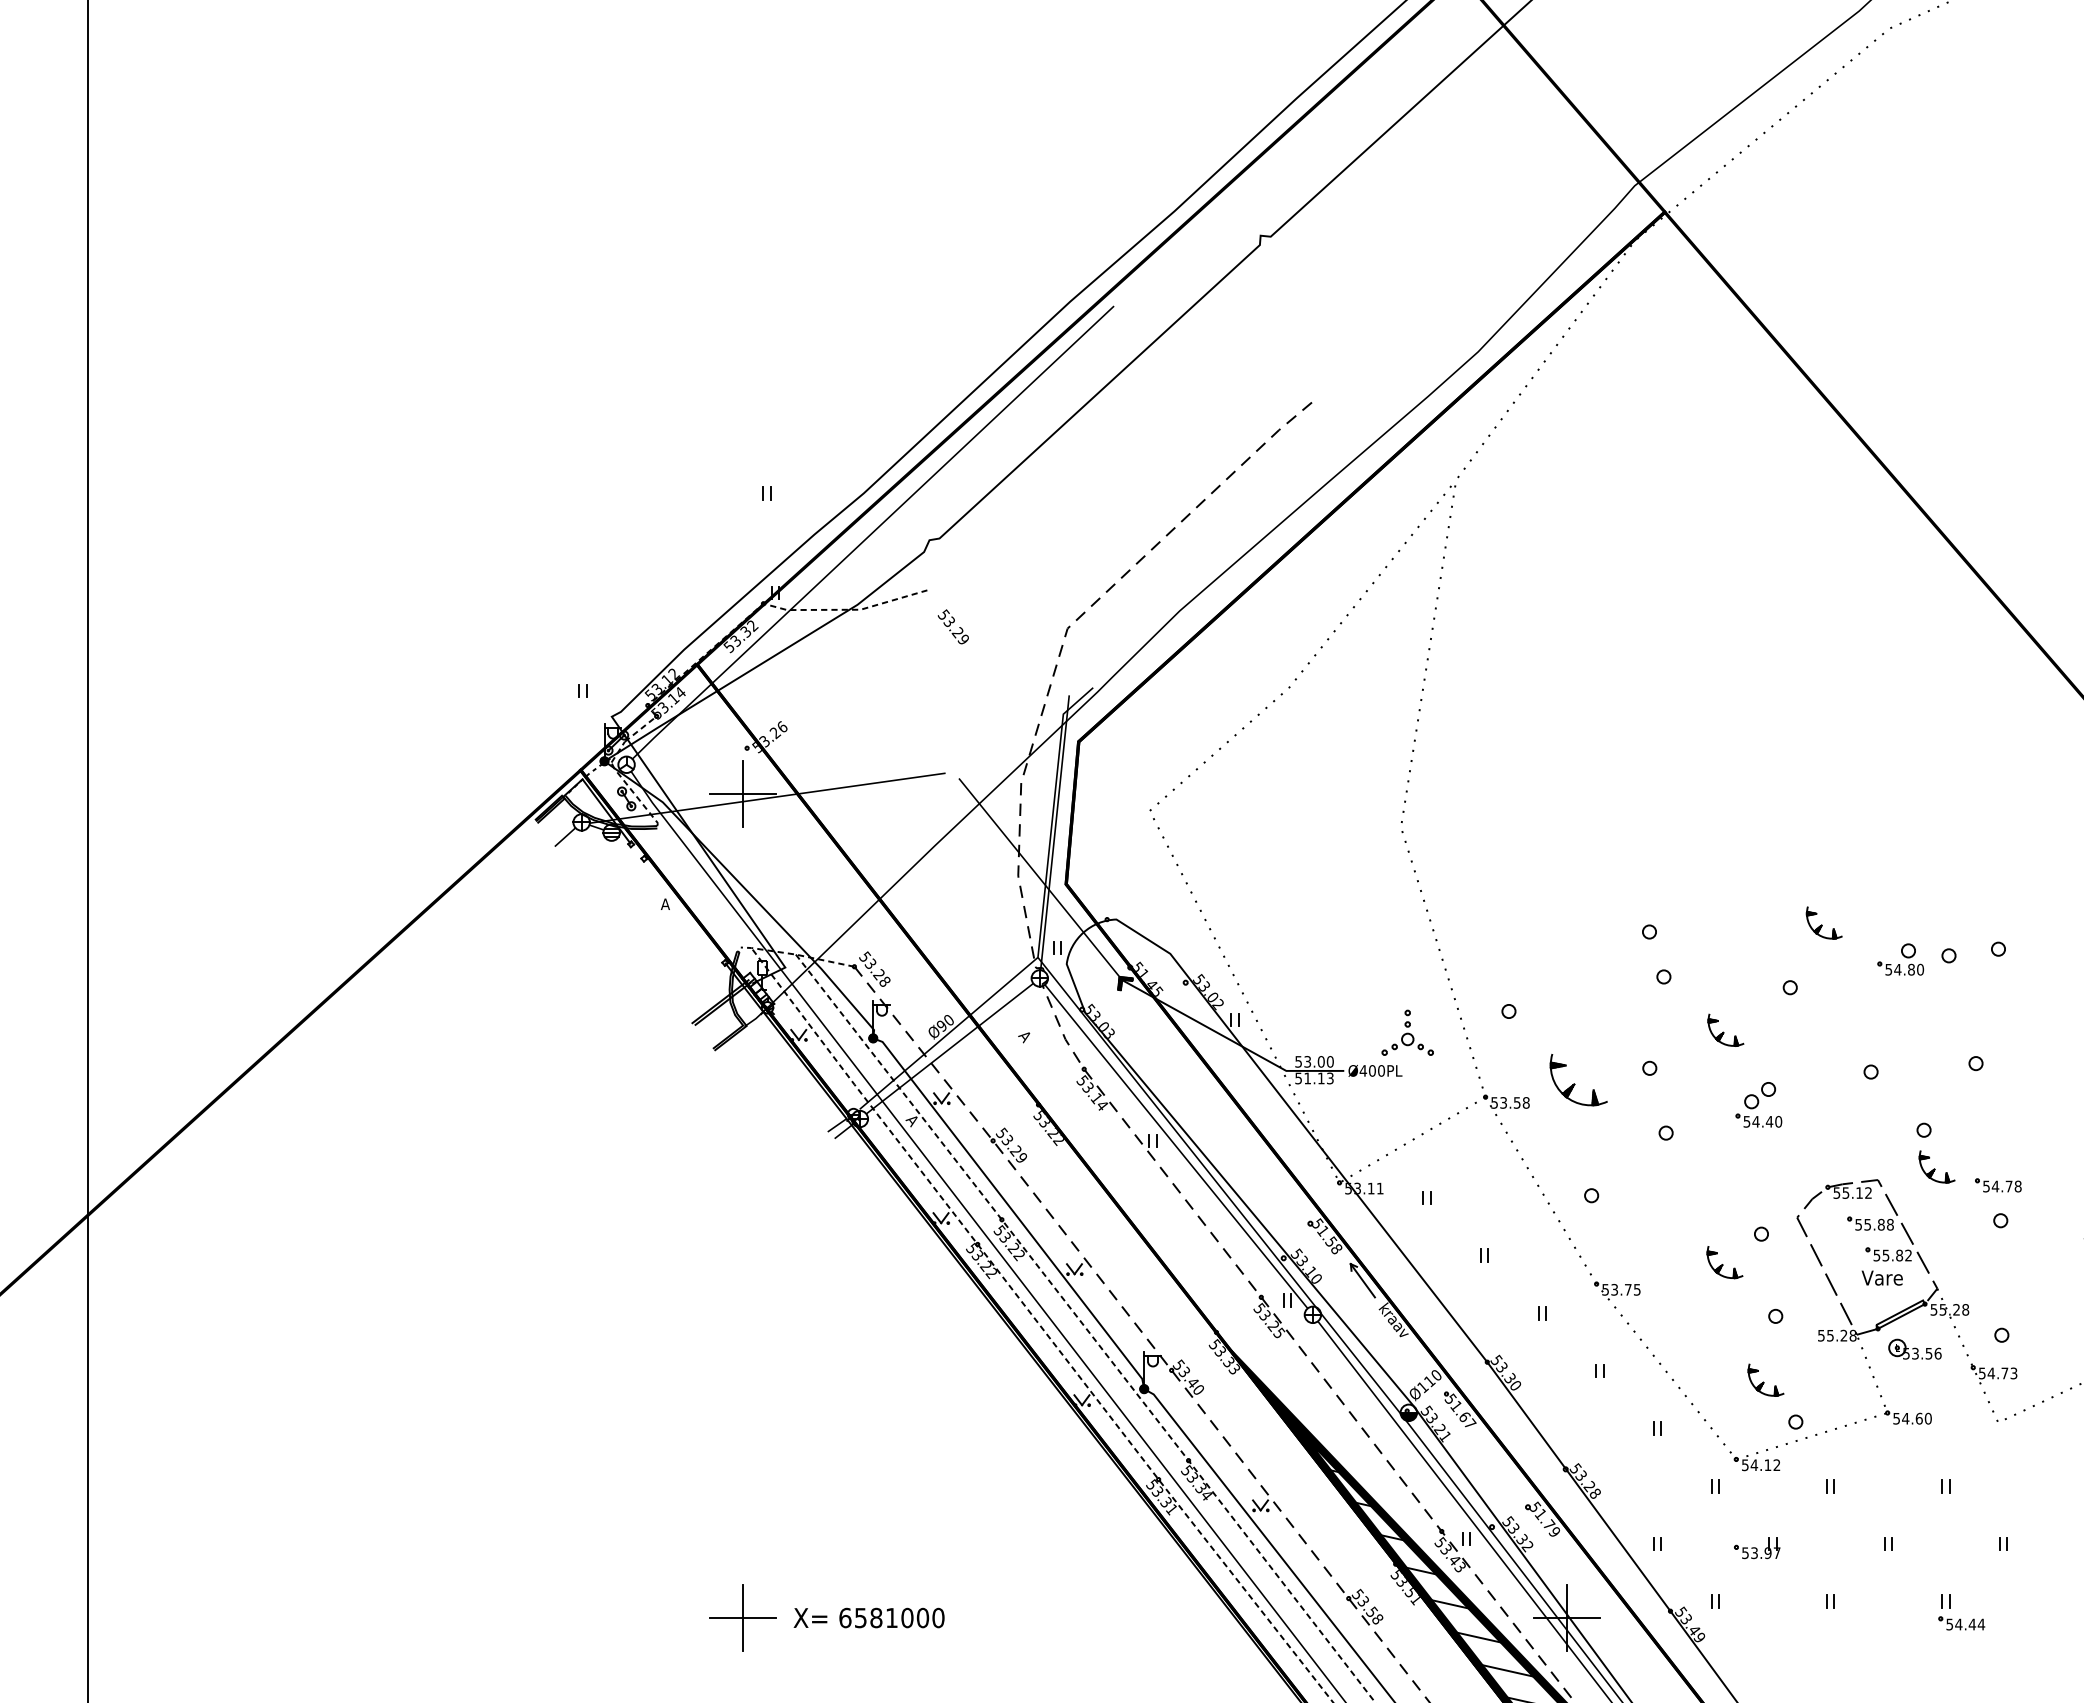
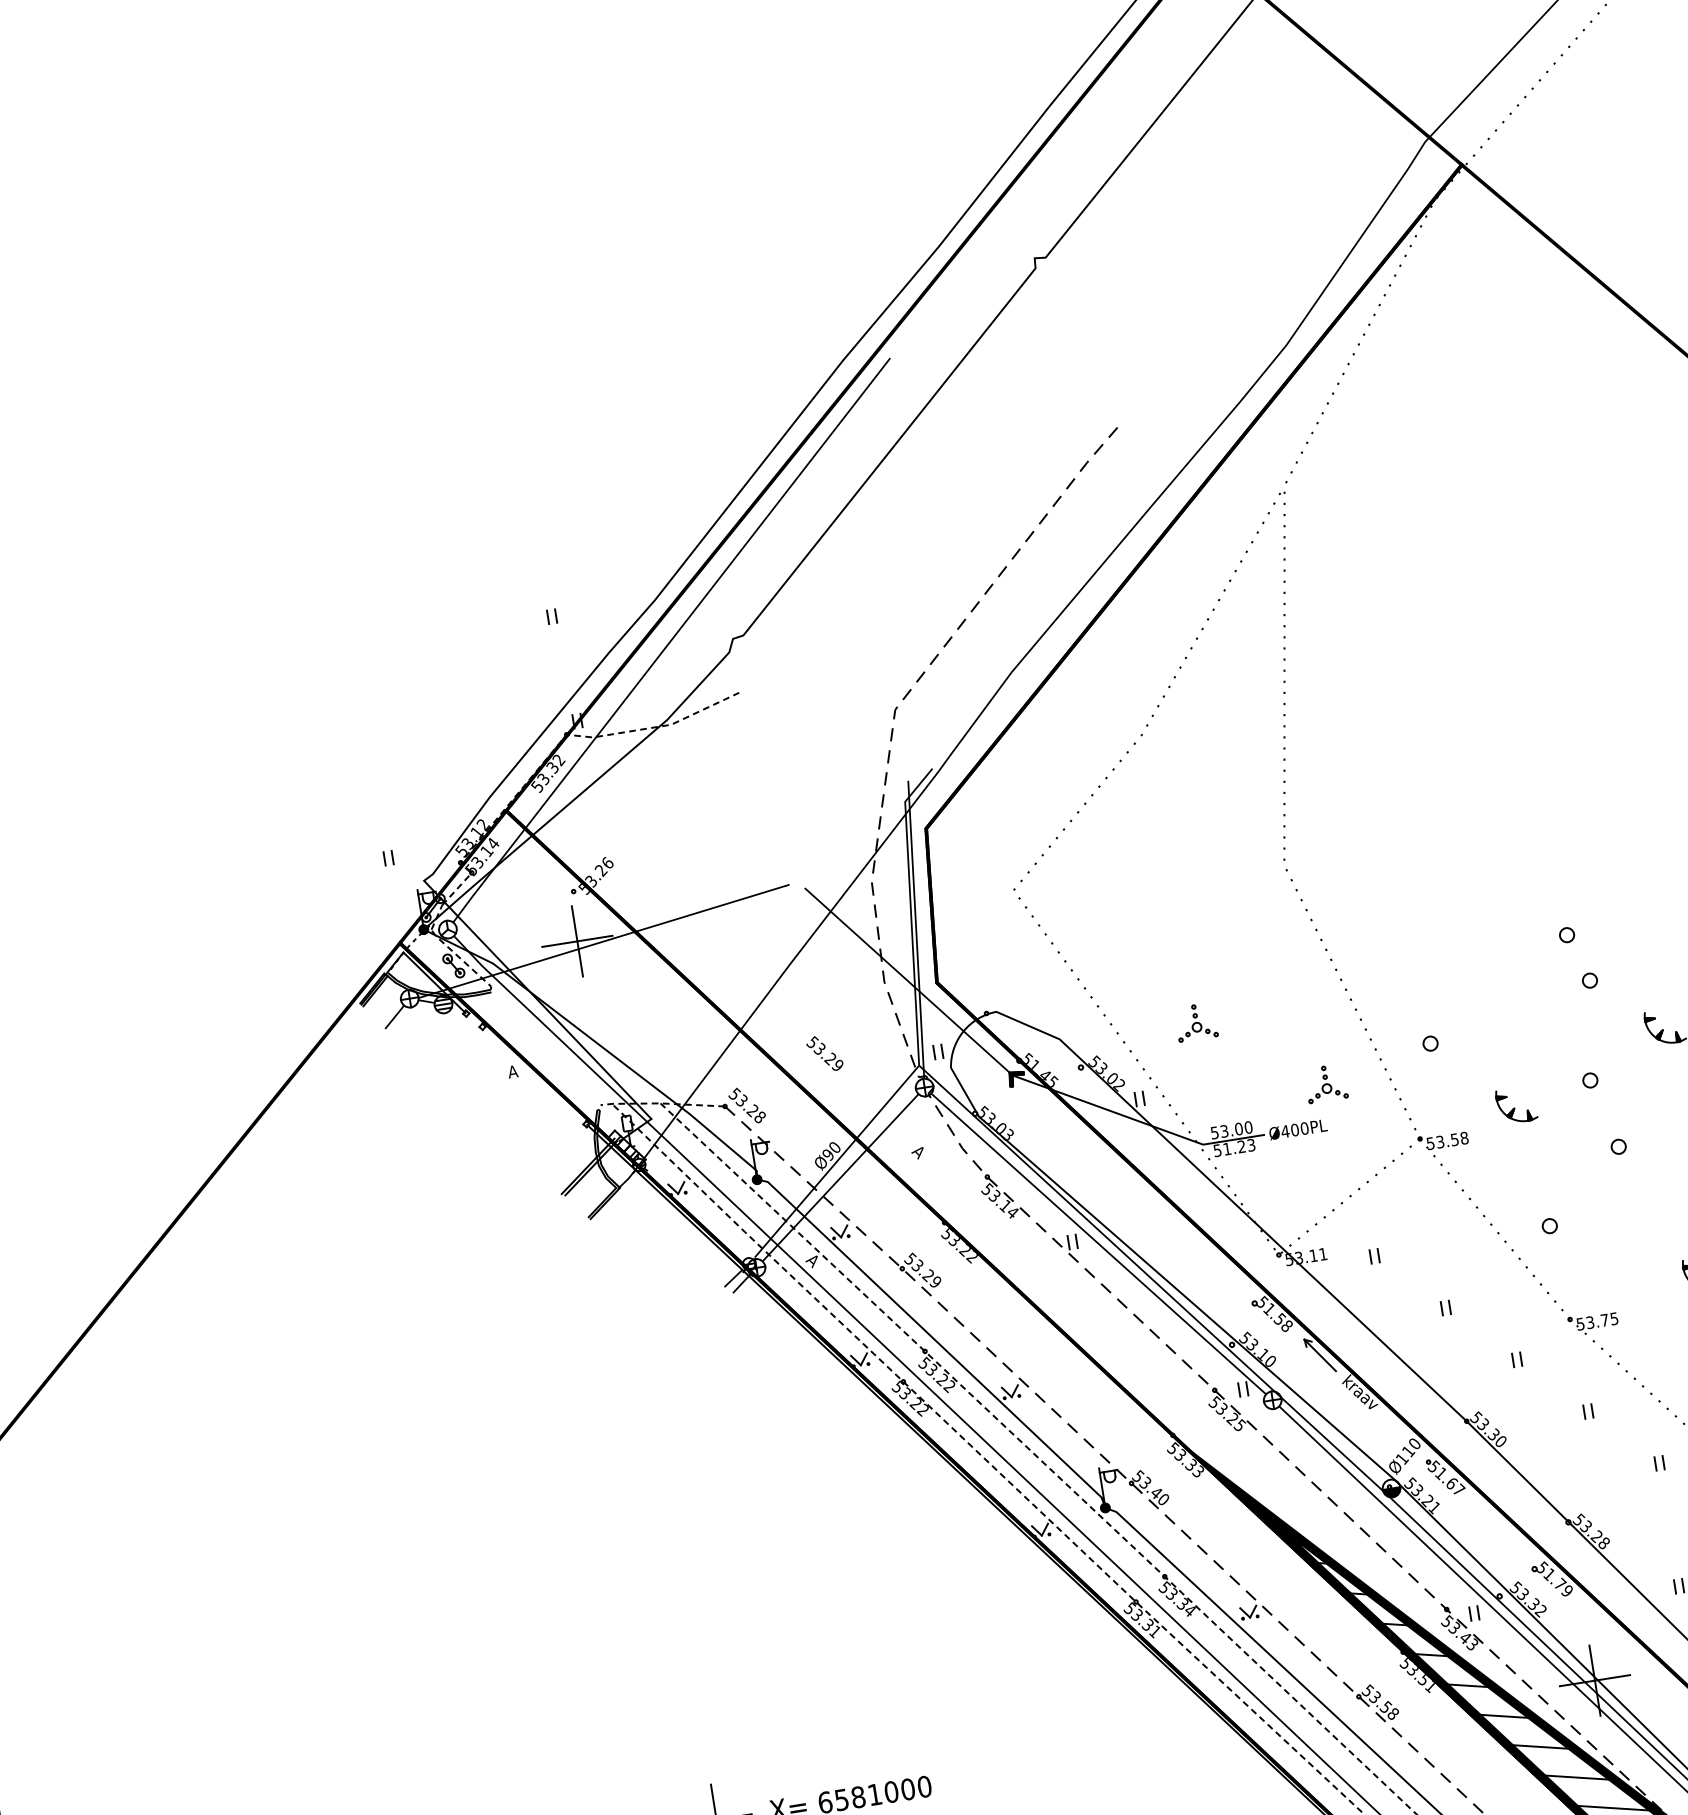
text: (952, 626) -> (823, 1053), moved
part: (1297, 957) -> (1195, 1021), added
part: (1407, 1032) -> (1325, 1083), size x0.71
text: (1320, 1078) -> (1240, 1146), 51.13 -> 51.23
part: (1578, 1080) -> (1516, 1105), size x0.62

